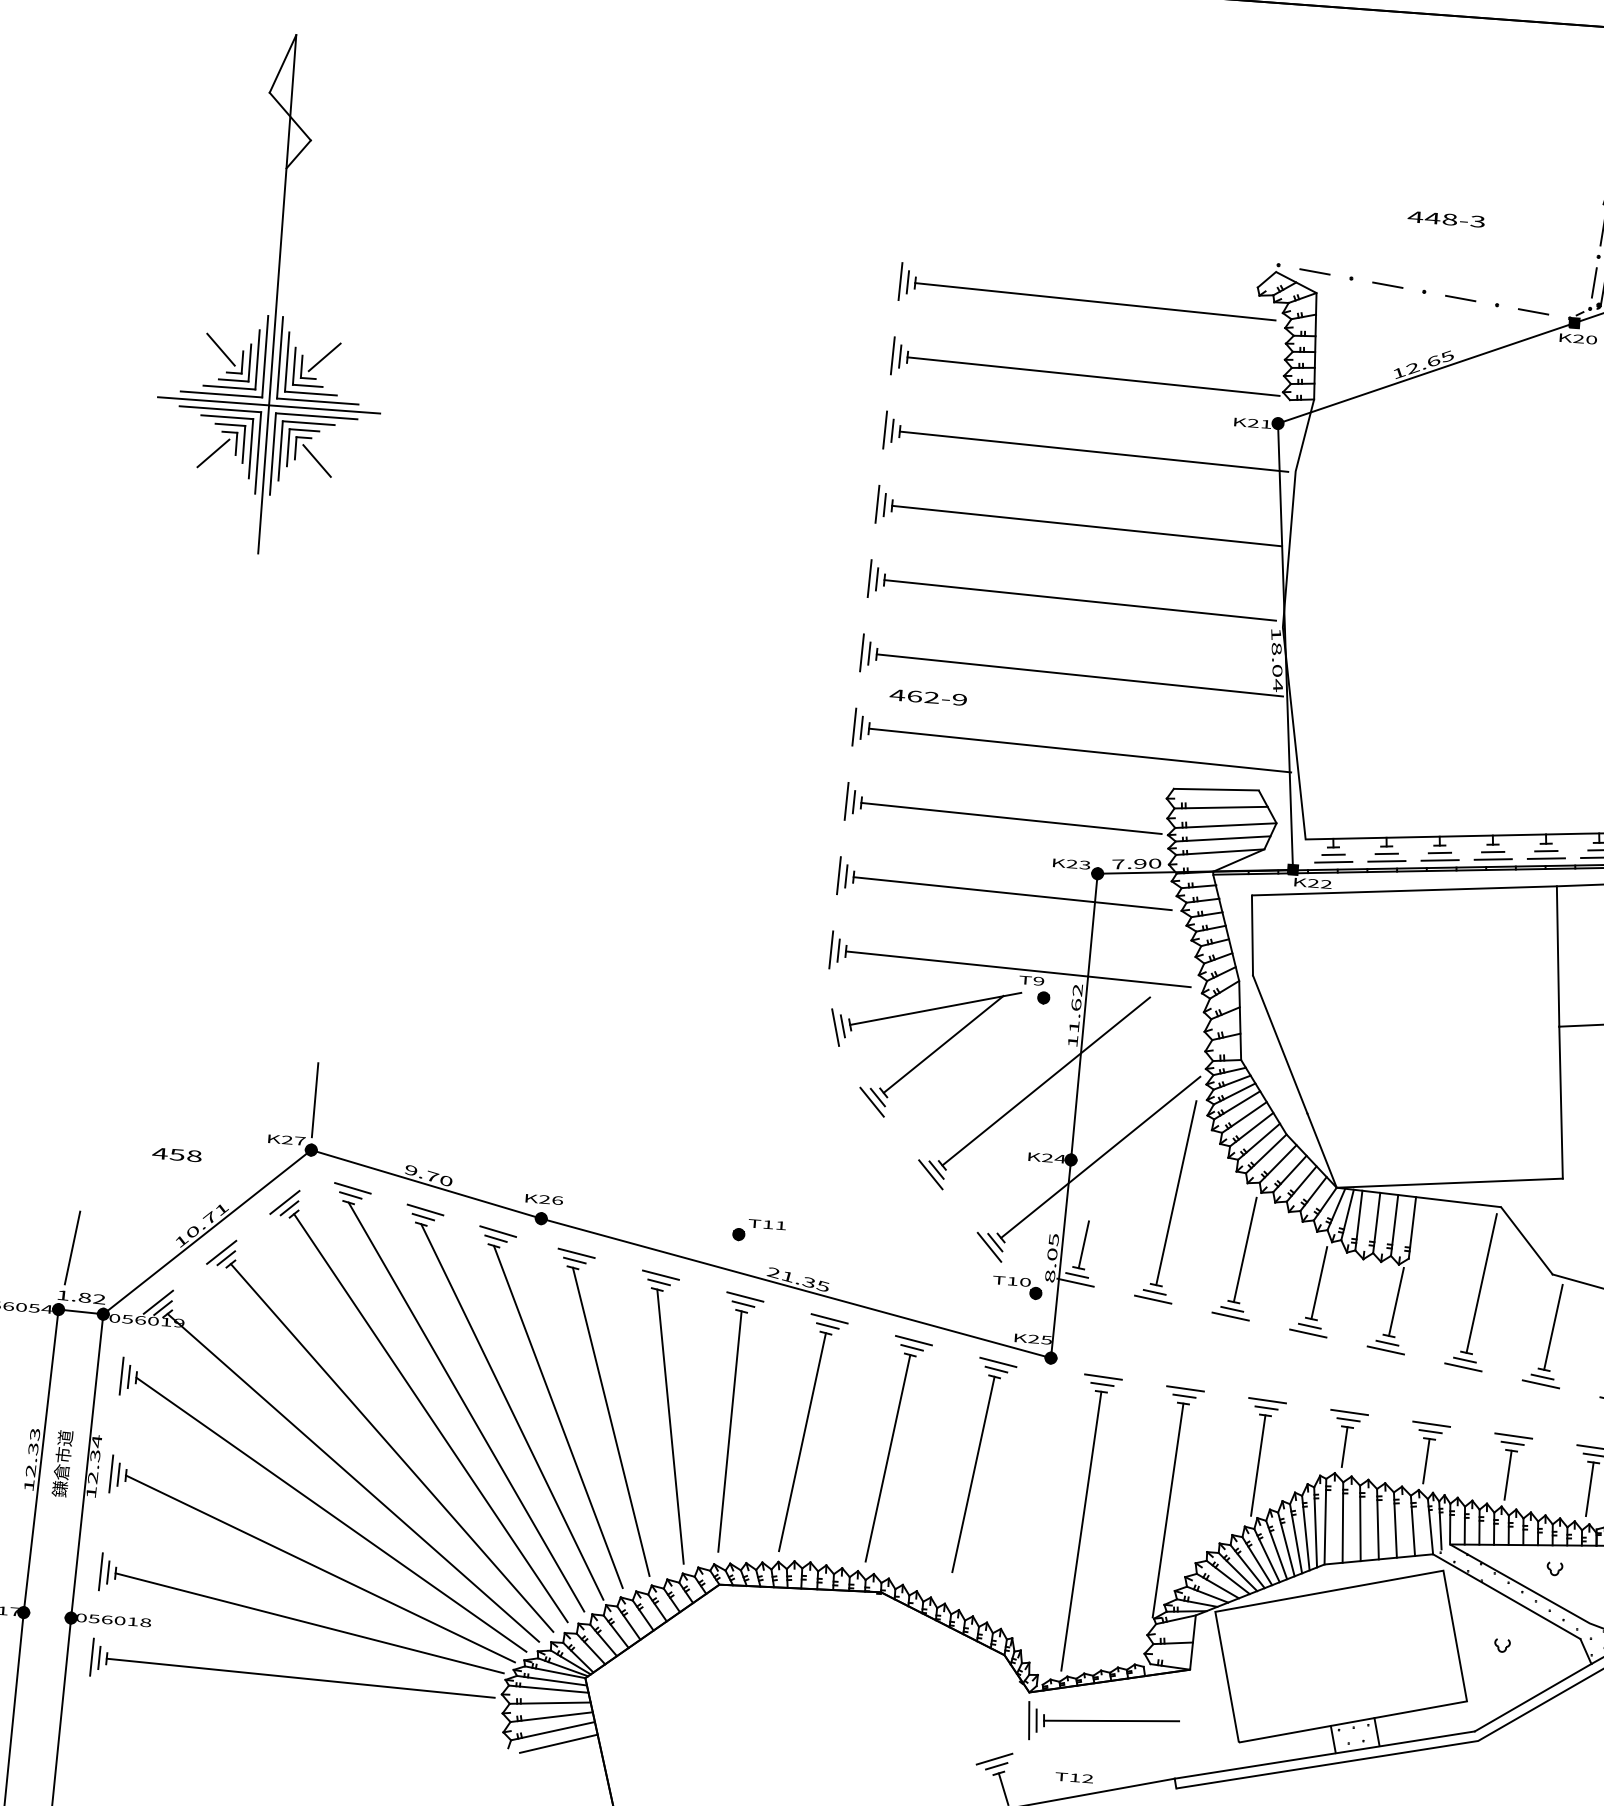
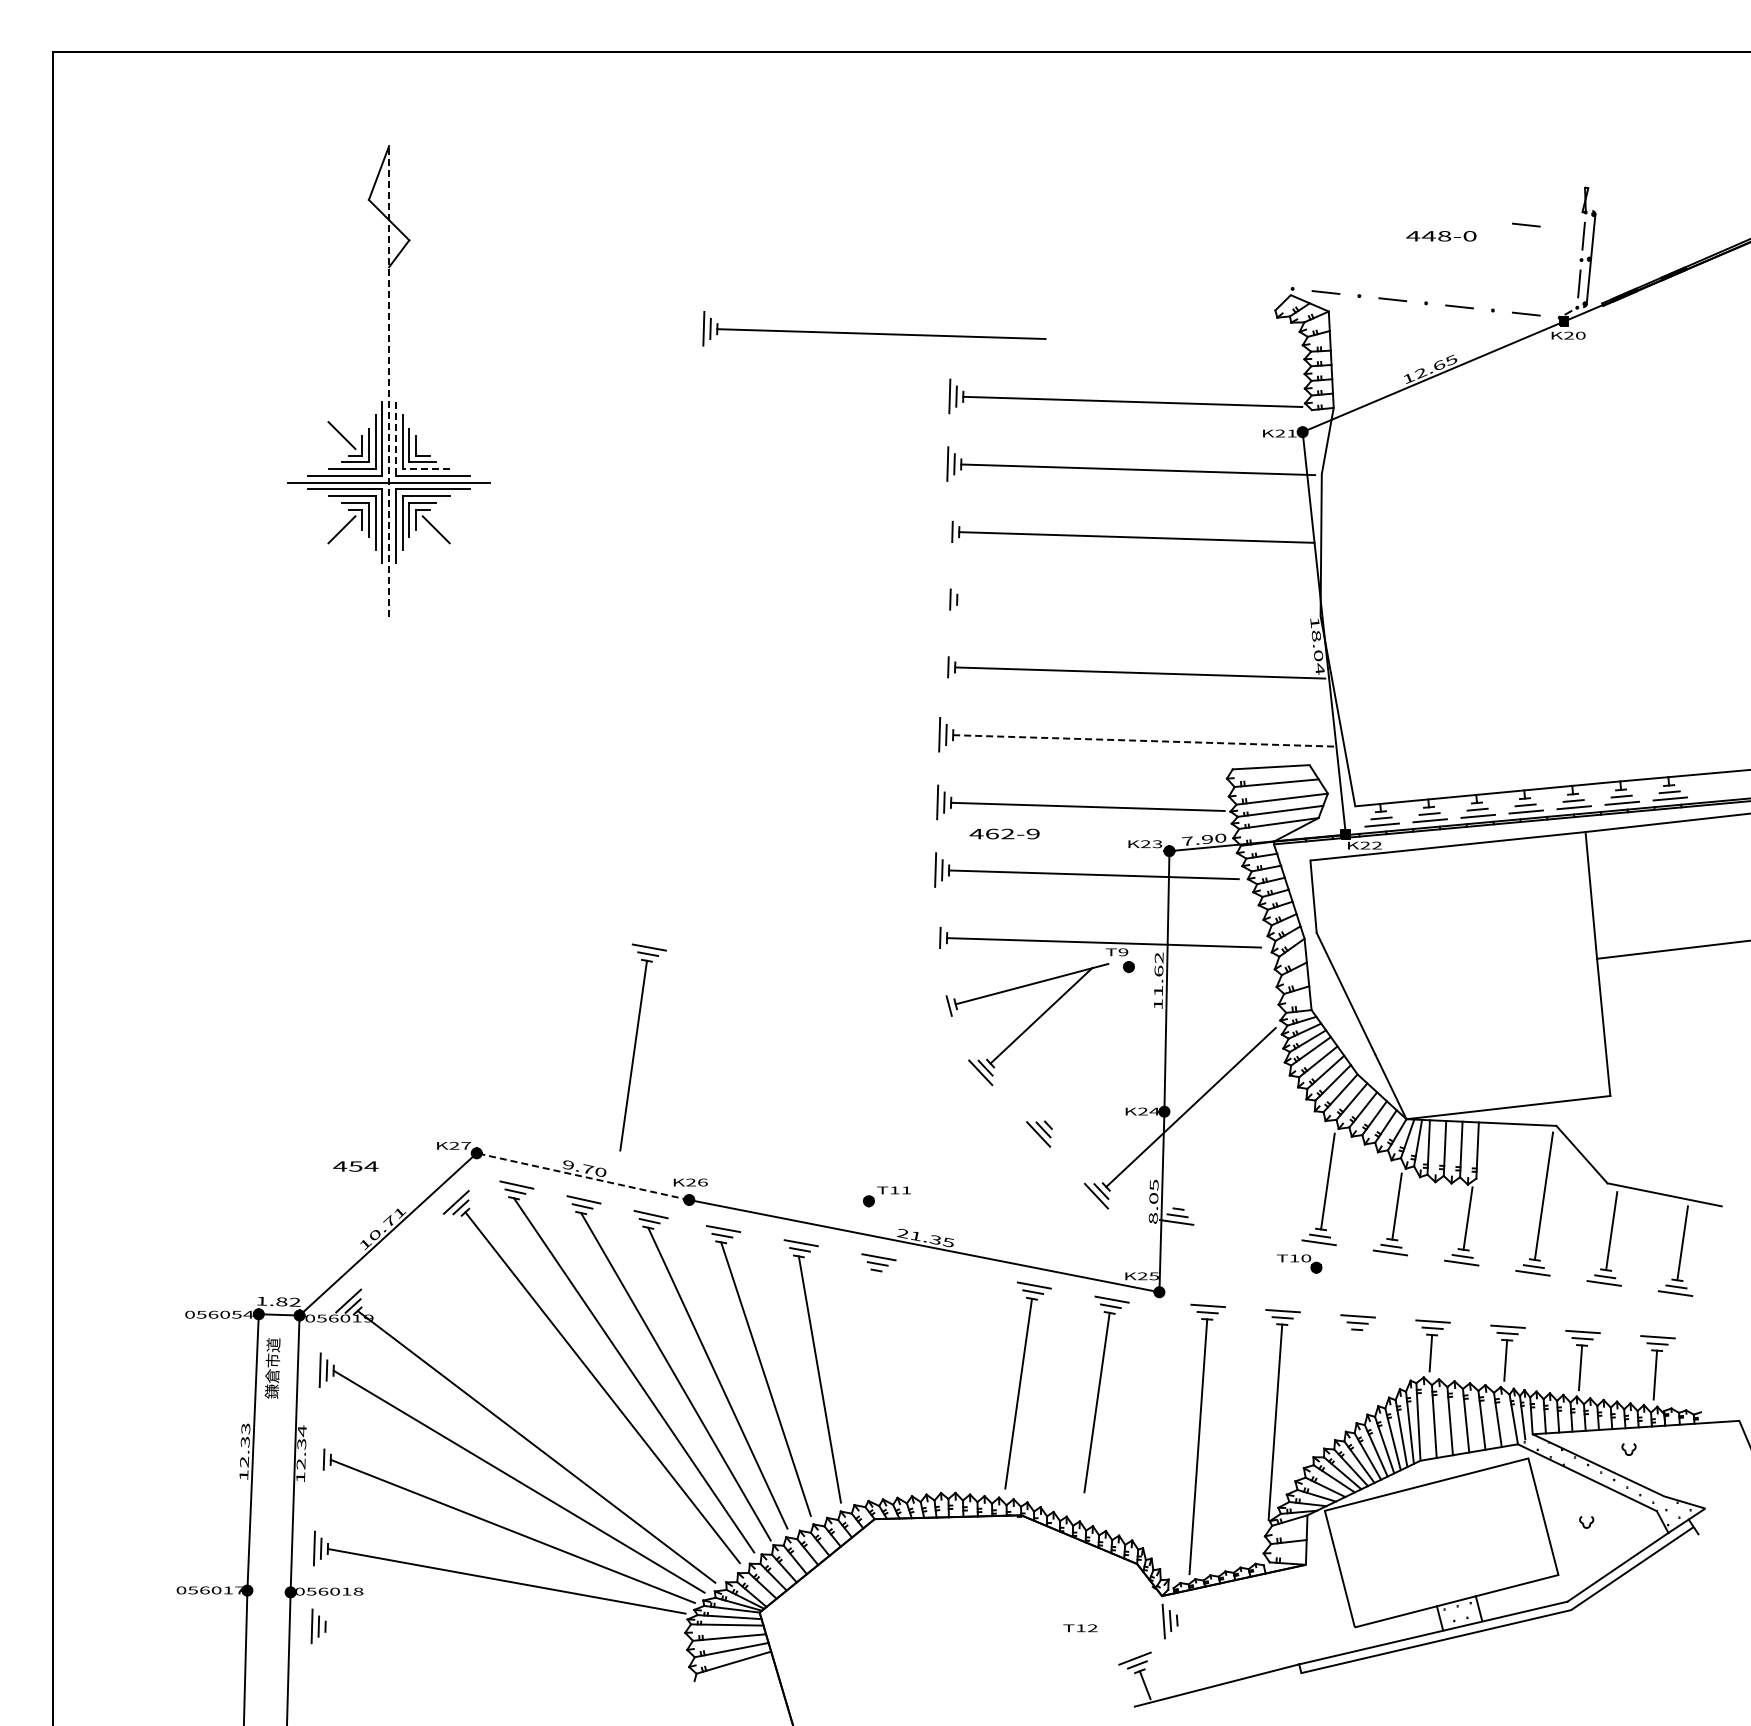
line: (1540, 213) -> (1526, 224), added
text: (1477, 221) -> (1469, 236), 448-3 -> 448-0
line: (277, 294) -> (389, 381), solid -> dashed
part: (1088, 295) -> (874, 328), moved
line: (323, 357) -> (435, 435), removed
line: (279, 358) -> (395, 439), solid -> dashed
line: (311, 393) -> (426, 469), solid -> dashed
line: (877, 504) -> (945, 531), removed
line: (869, 578) -> (943, 599), removed
line: (1080, 599) -> (1135, 604), removed
line: (861, 652) -> (941, 666), removed
text: (928, 696) -> (1004, 833), moved
line: (1080, 750) -> (1145, 740), solid -> dashed
line: (831, 949) -> (933, 937), removed
line: (835, 1027) -> (942, 1007), removed
part: (495, 1043) -> (636, 1044), added
line: (1045, 1081) -> (1136, 1042), removed
line: (314, 1099) -> (476, 1107), removed
text: (194, 1156) -> (371, 1166), 458 -> 454
line: (426, 1184) -> (583, 1176), solid -> dashed
part: (1173, 1201) -> (1259, 1142), removed
line: (1083, 1244) -> (1181, 1187), removed
line: (71, 1247) -> (266, 1257), removed
part: (1017, 1287) -> (1299, 1263), moved
line: (729, 1430) -> (873, 1379), removed
part: (805, 1433) -> (942, 1376), removed
part: (380, 1435) -> (558, 1406), removed
text: (62, 1463) -> (272, 1368), moved
line: (1257, 1465) -> (1353, 1375), removed
line: (110, 1473) -> (316, 1459), removed
line: (299, 1678) -> (501, 1631), removed
line: (1111, 1721) -> (1238, 1616), removed
line: (558, 1743) -> (739, 1673), removed
text: (1074, 1778) -> (1080, 1628), moved

